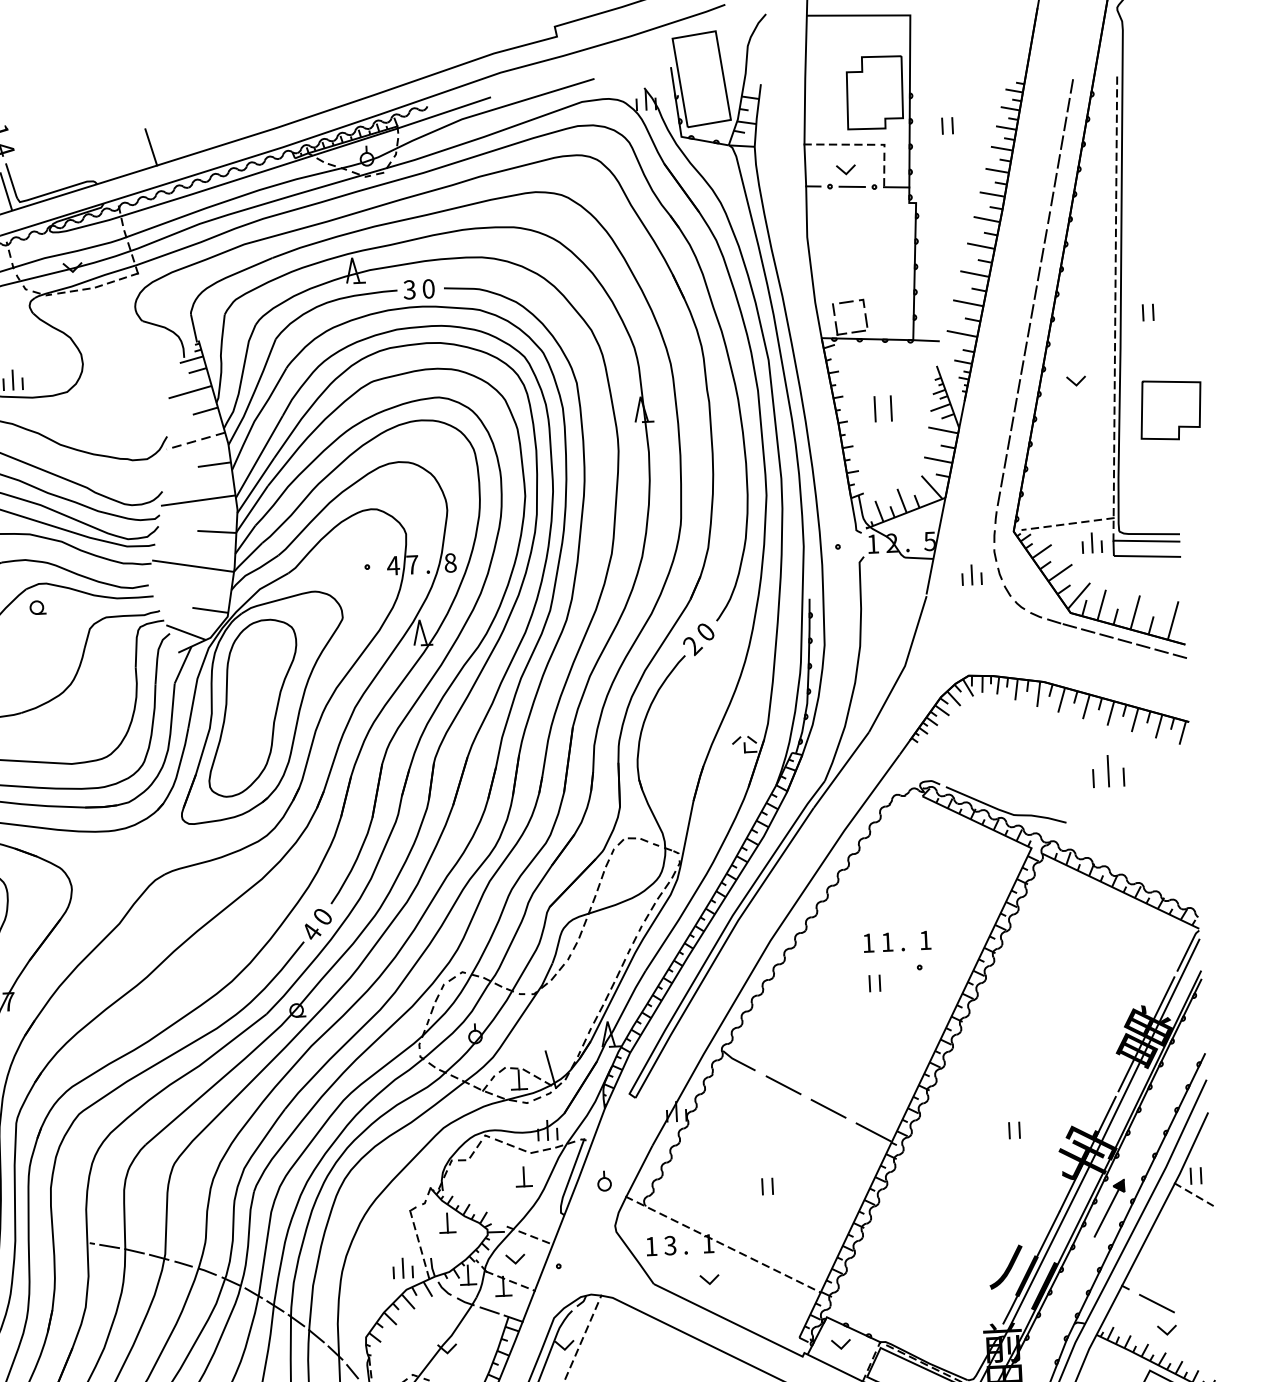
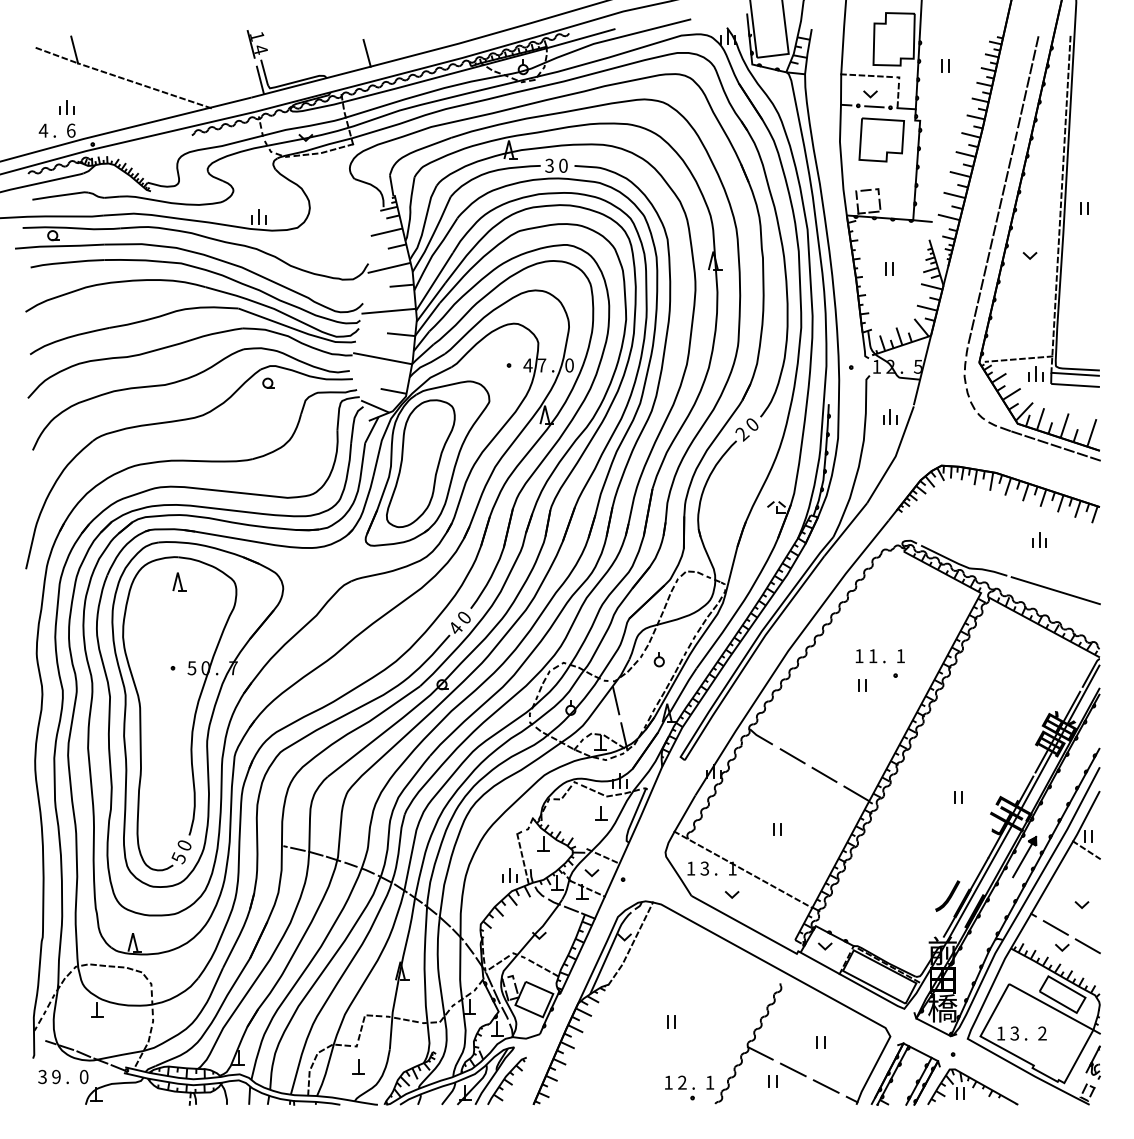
part: (883, 408) -> (889, 268), size x0.62
part: (1170, 409) -> (881, 139), moved
line: (195, 441) -> (388, 268), dashed -> solid
text: (450, 563) -> (569, 365), 8 -> 0
part: (971, 574) -> (890, 416), moved
part: (1108, 770) -> (1039, 539), size x0.62
line: (1133, 839) -> (1055, 590), added
line: (537, 1020) -> (616, 700), added
part: (603, 1181) -> (658, 659), moved
line: (1189, 1271) -> (1080, 905), added
line: (1201, 1326) -> (1087, 946), added

